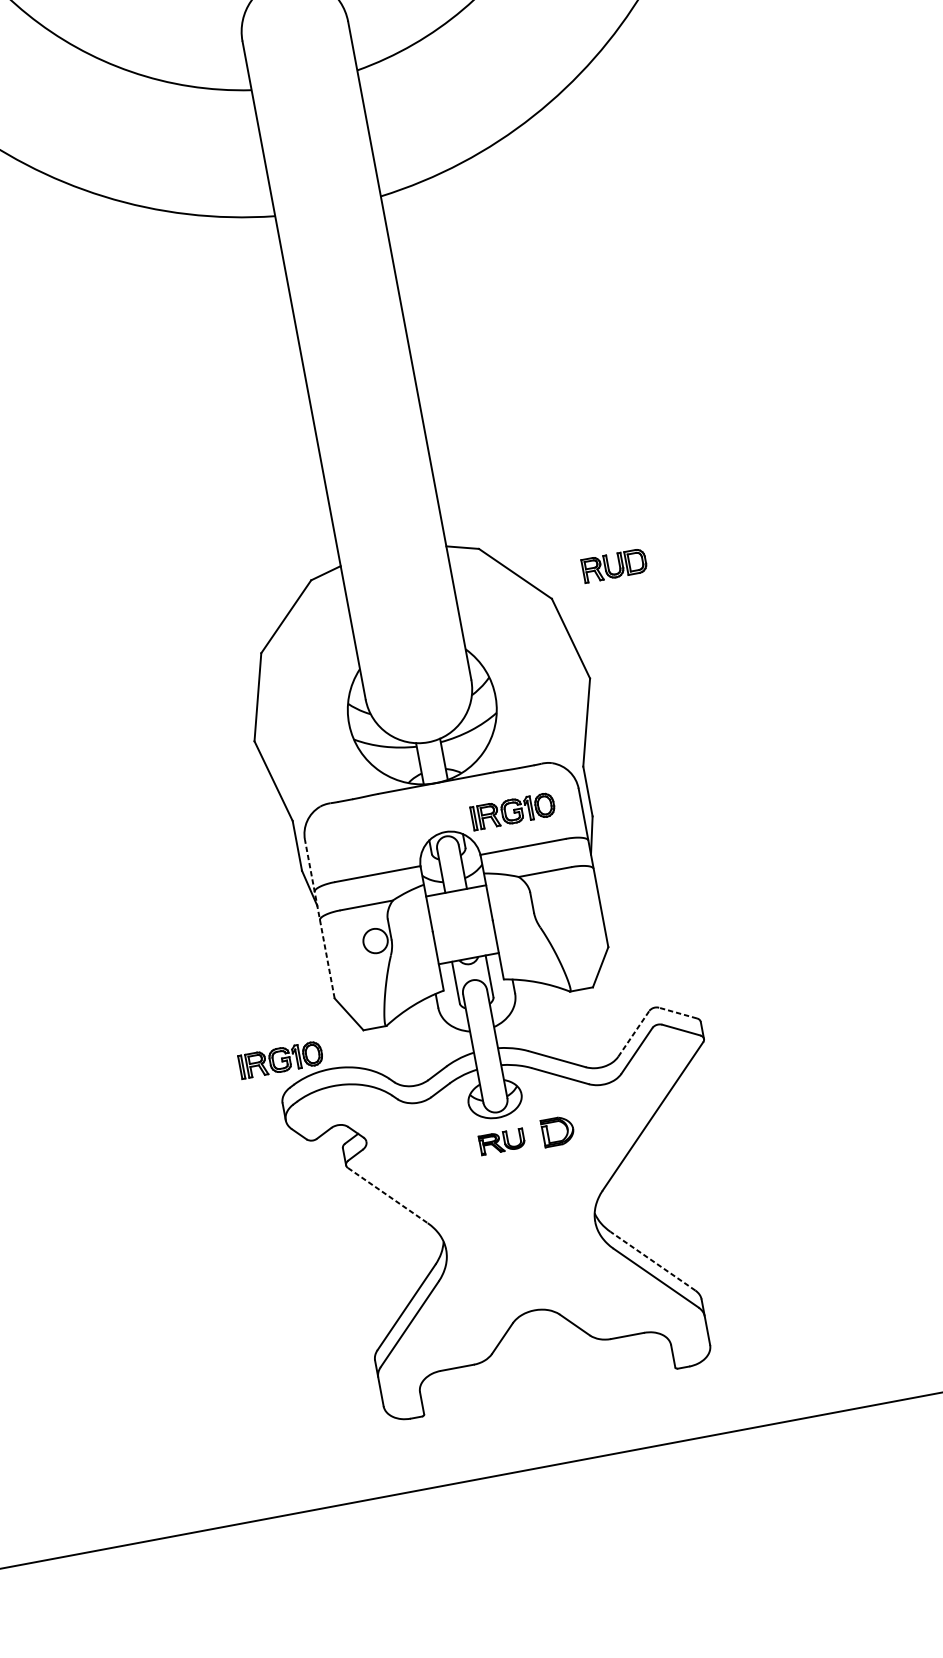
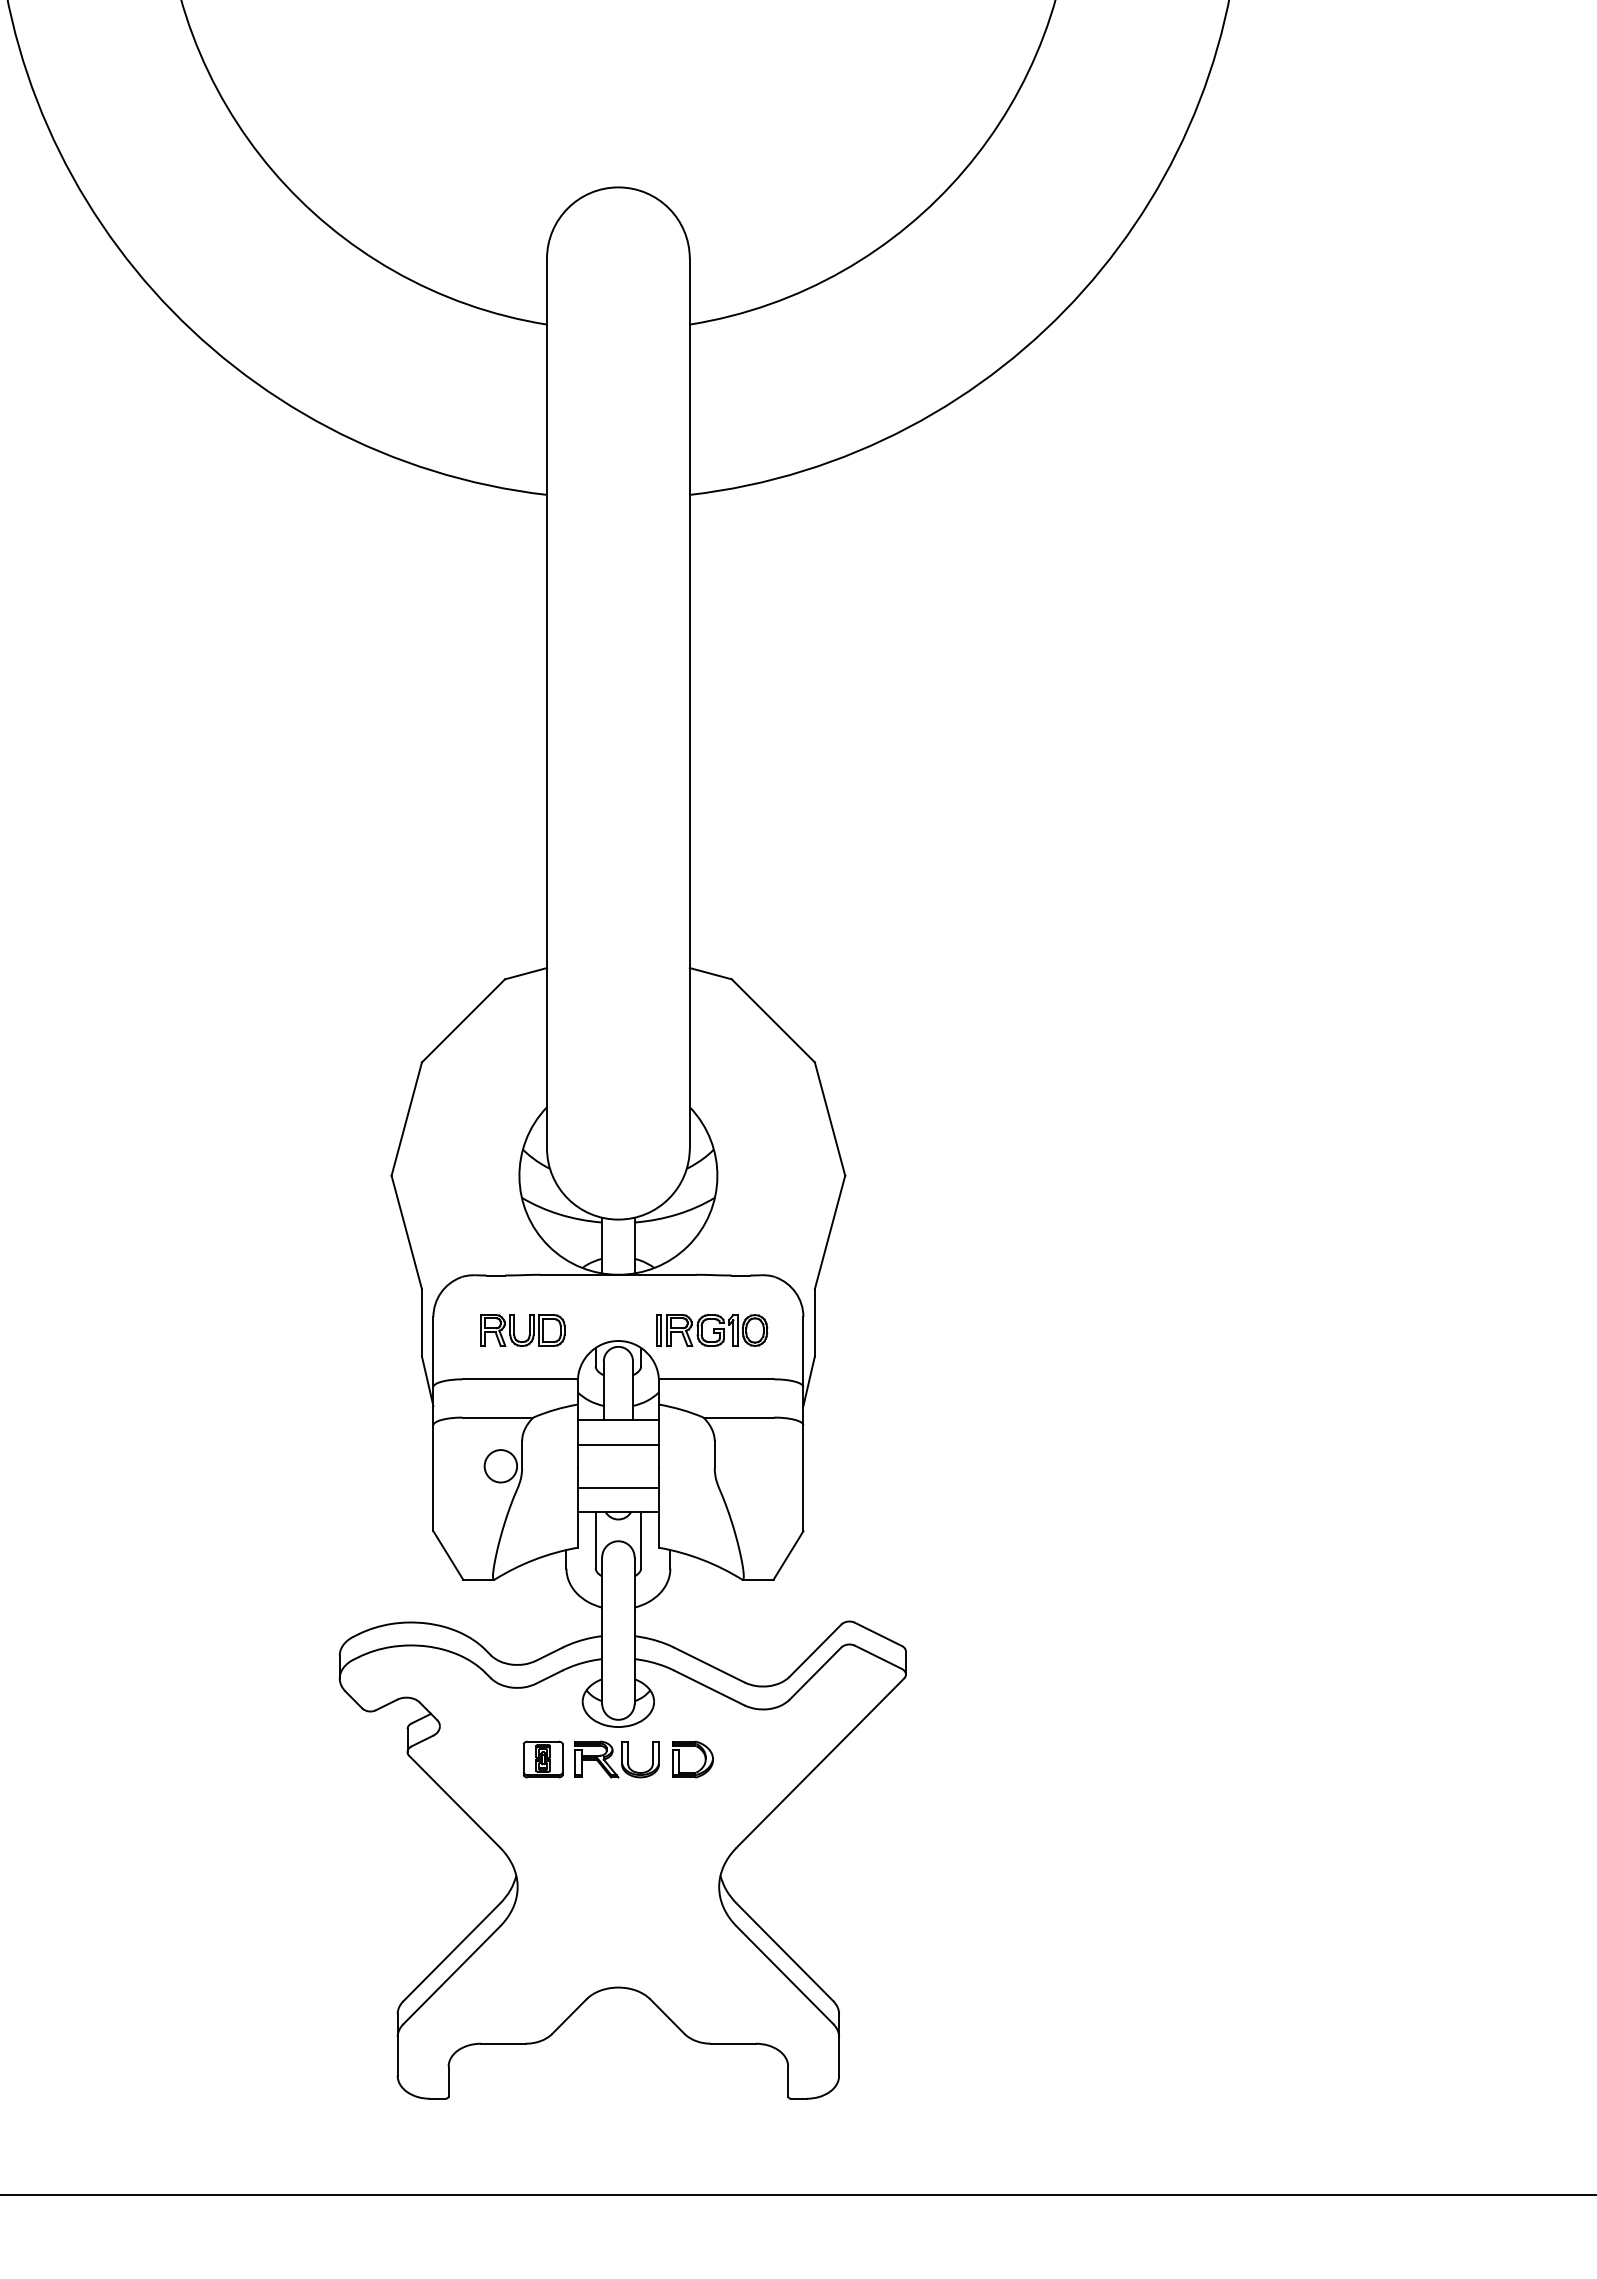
part: (619, 564) -> (529, 1330), moved
line: (458, 908) -> (617, 1444), added
line: (319, 918) -> (433, 1423), dashed -> solid
line: (464, 940) -> (617, 1487), added
line: (678, 1013) -> (878, 1634), dashed -> solid
line: (633, 1033) -> (815, 1650), dashed -> solid
part: (281, 1059) -> (348, 1598), removed
part: (501, 1141) -> (616, 1759), size x1.43
part: (446, 1152) -> (542, 1759), added
line: (388, 1196) -> (455, 1802), dashed -> solid
line: (653, 1261) -> (785, 1952), dashed -> solid

